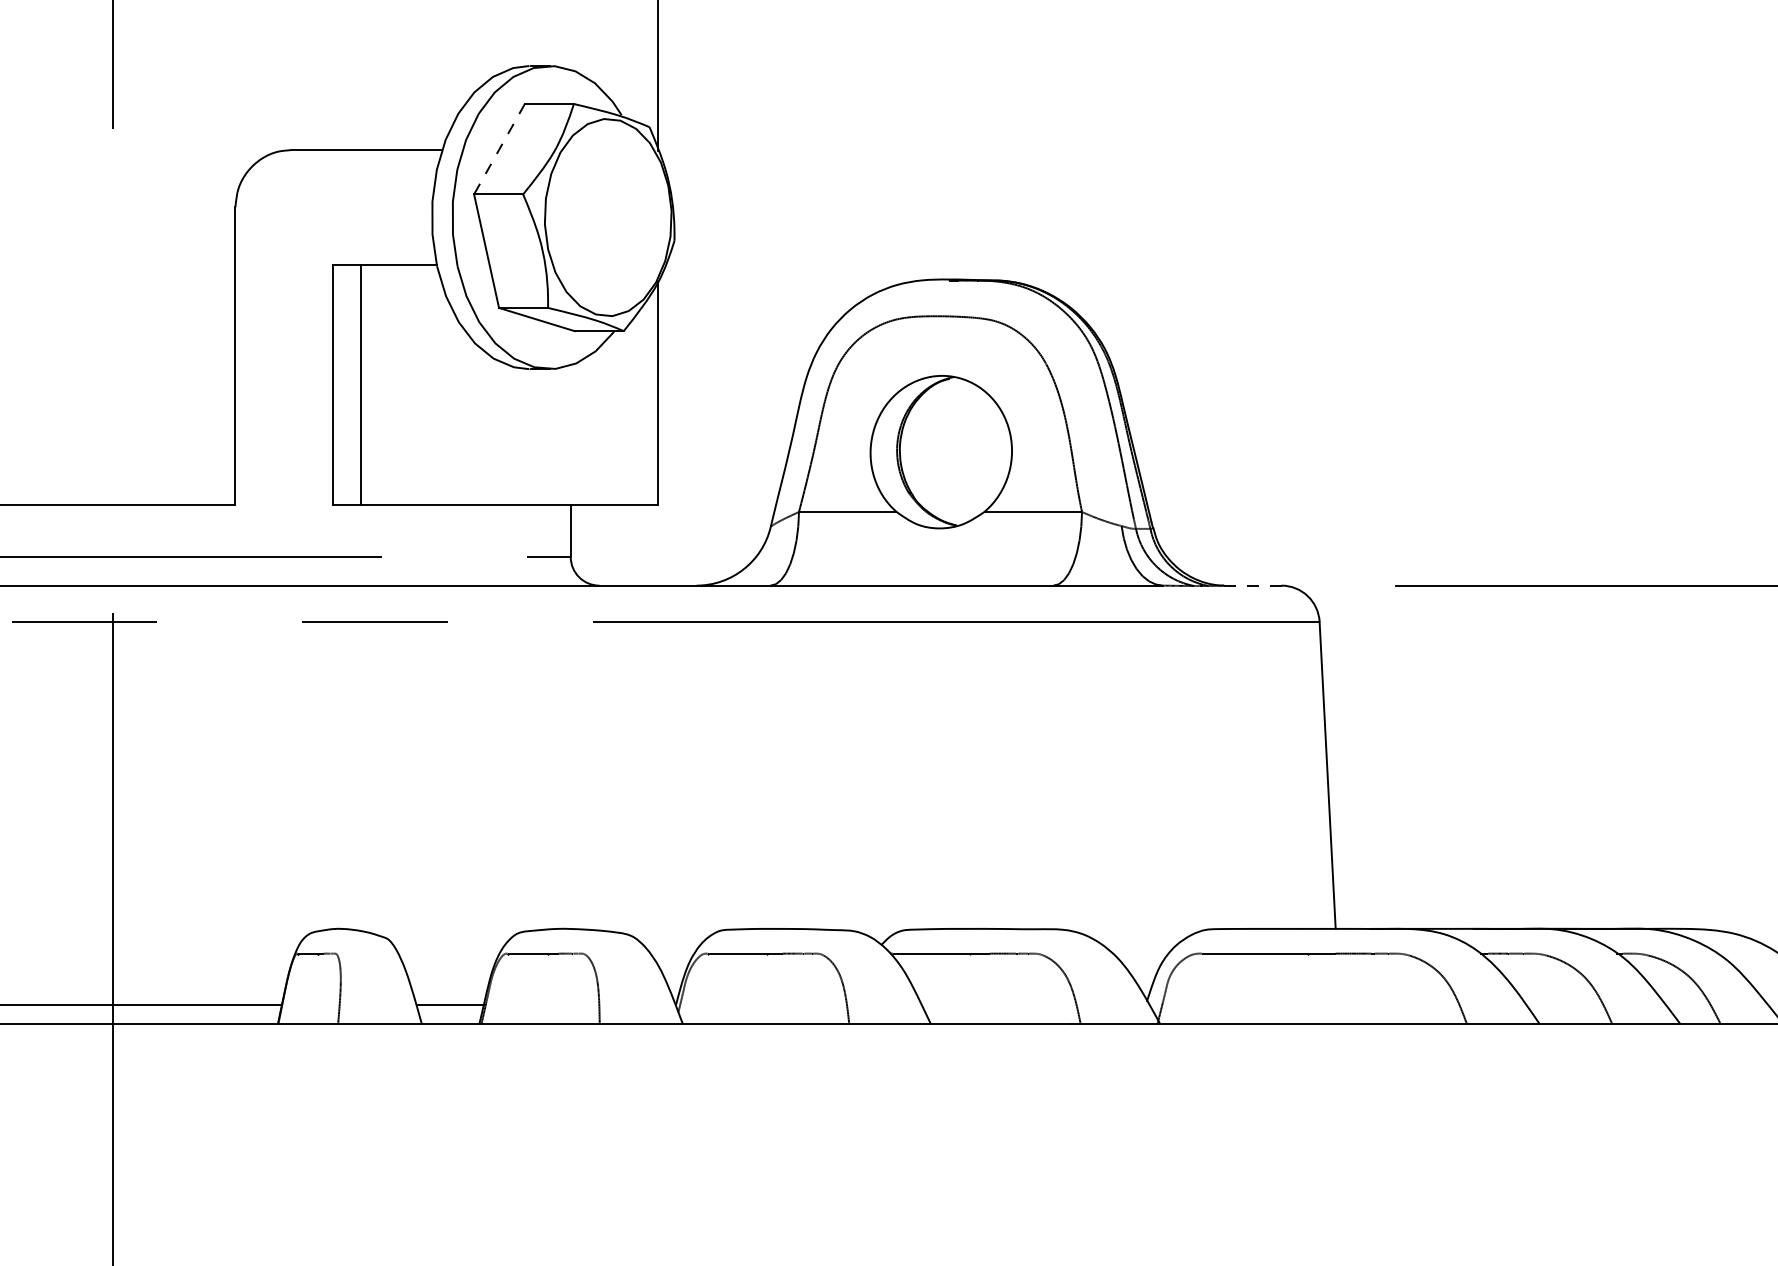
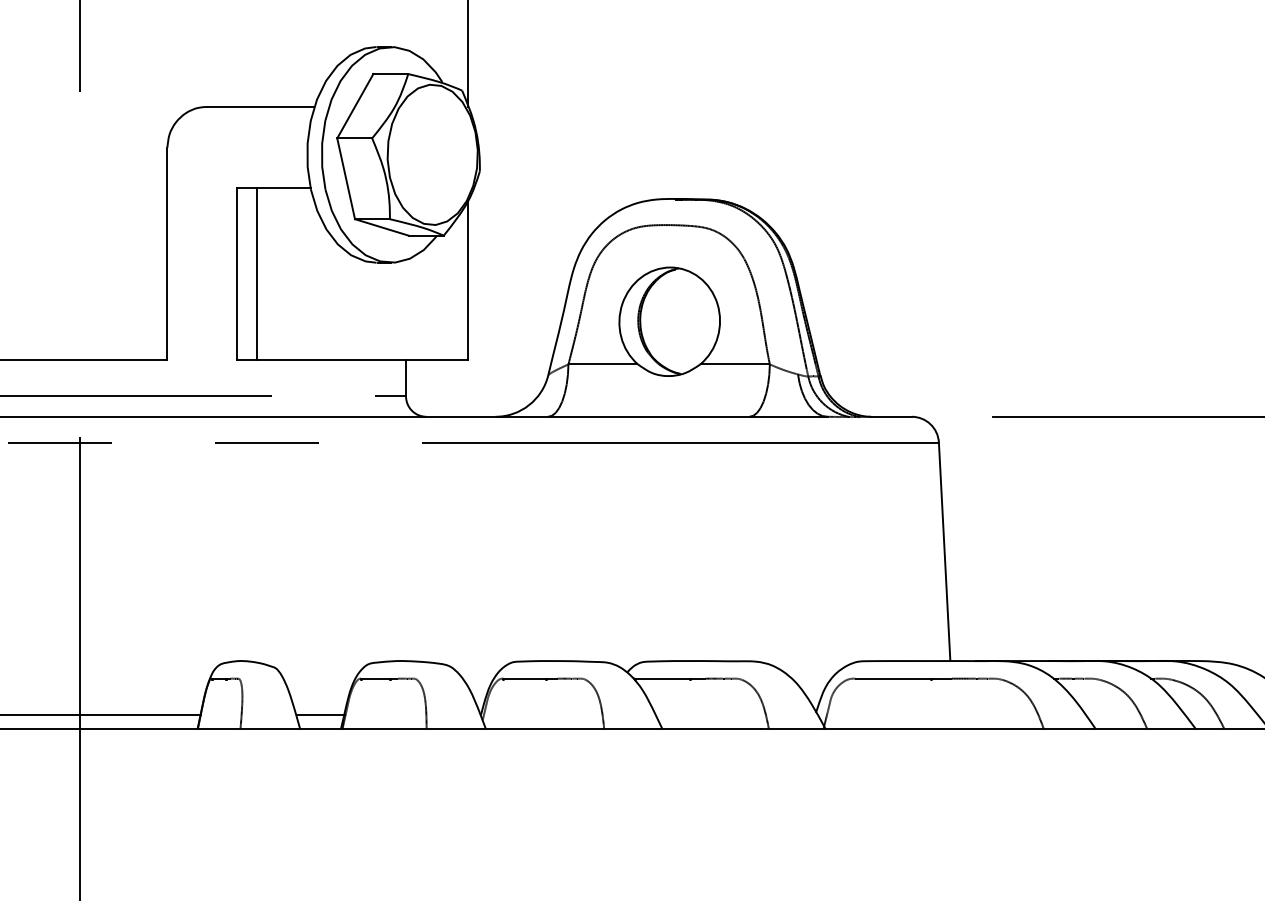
line: (499, 149) -> (355, 106), dashed -> solid
line: (1252, 585) -> (891, 416), dashed -> solid

